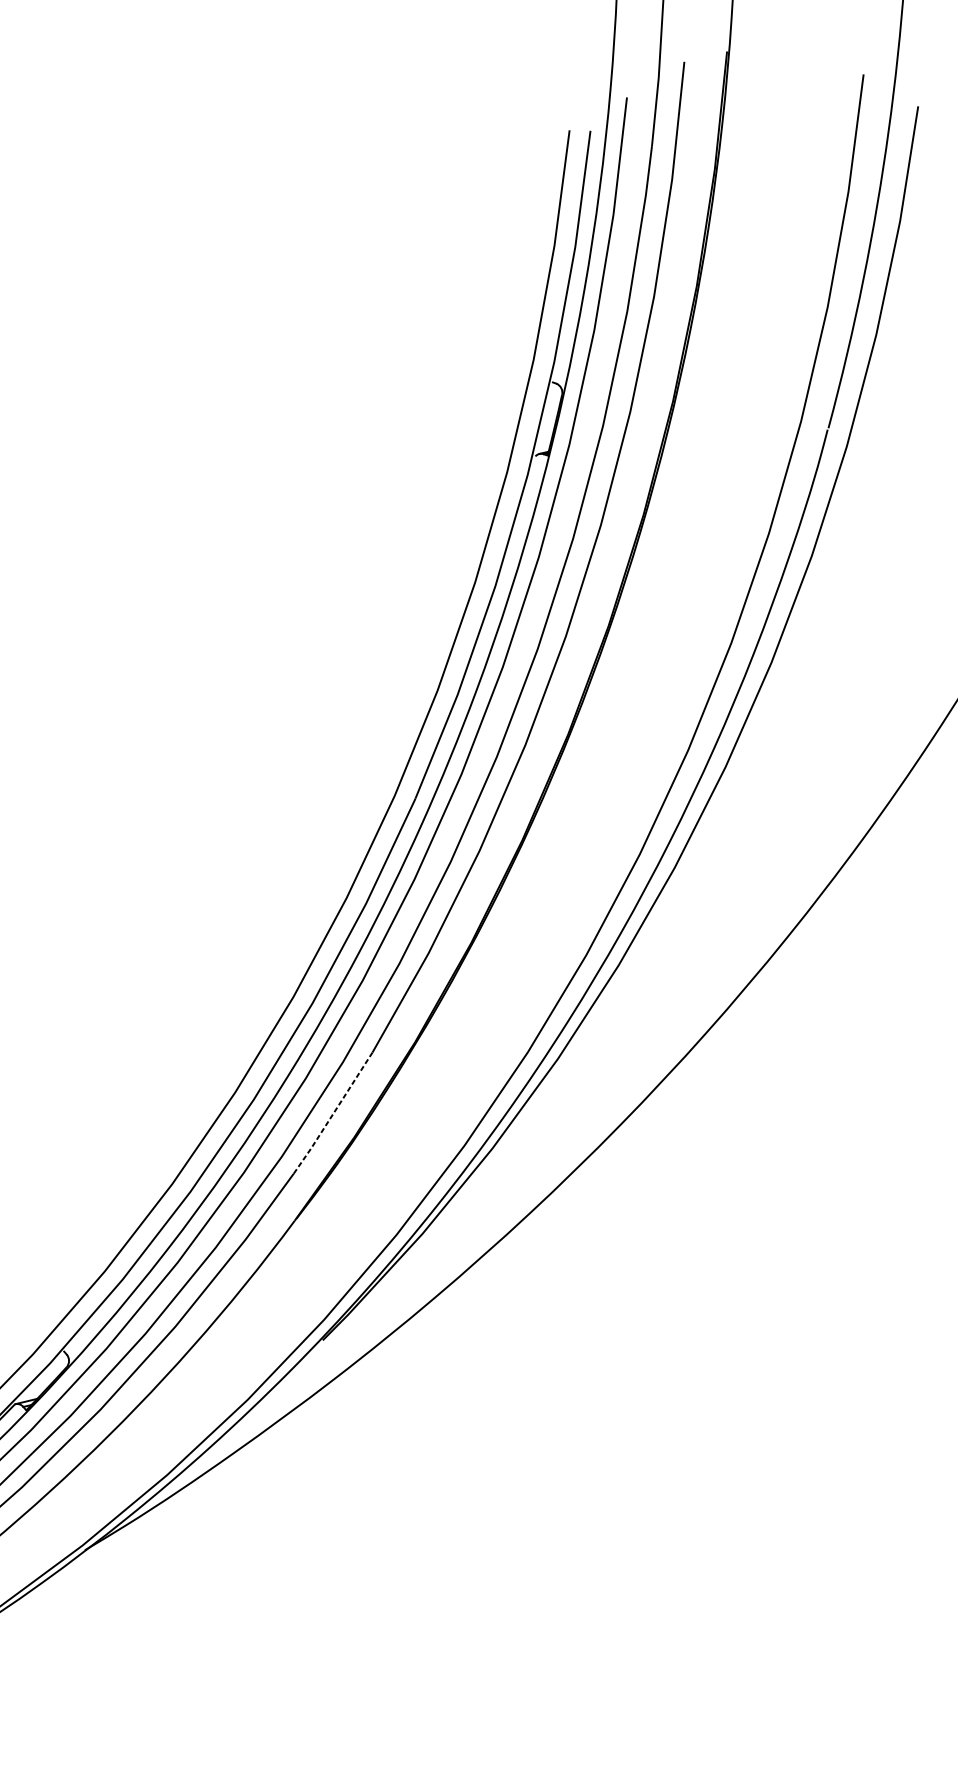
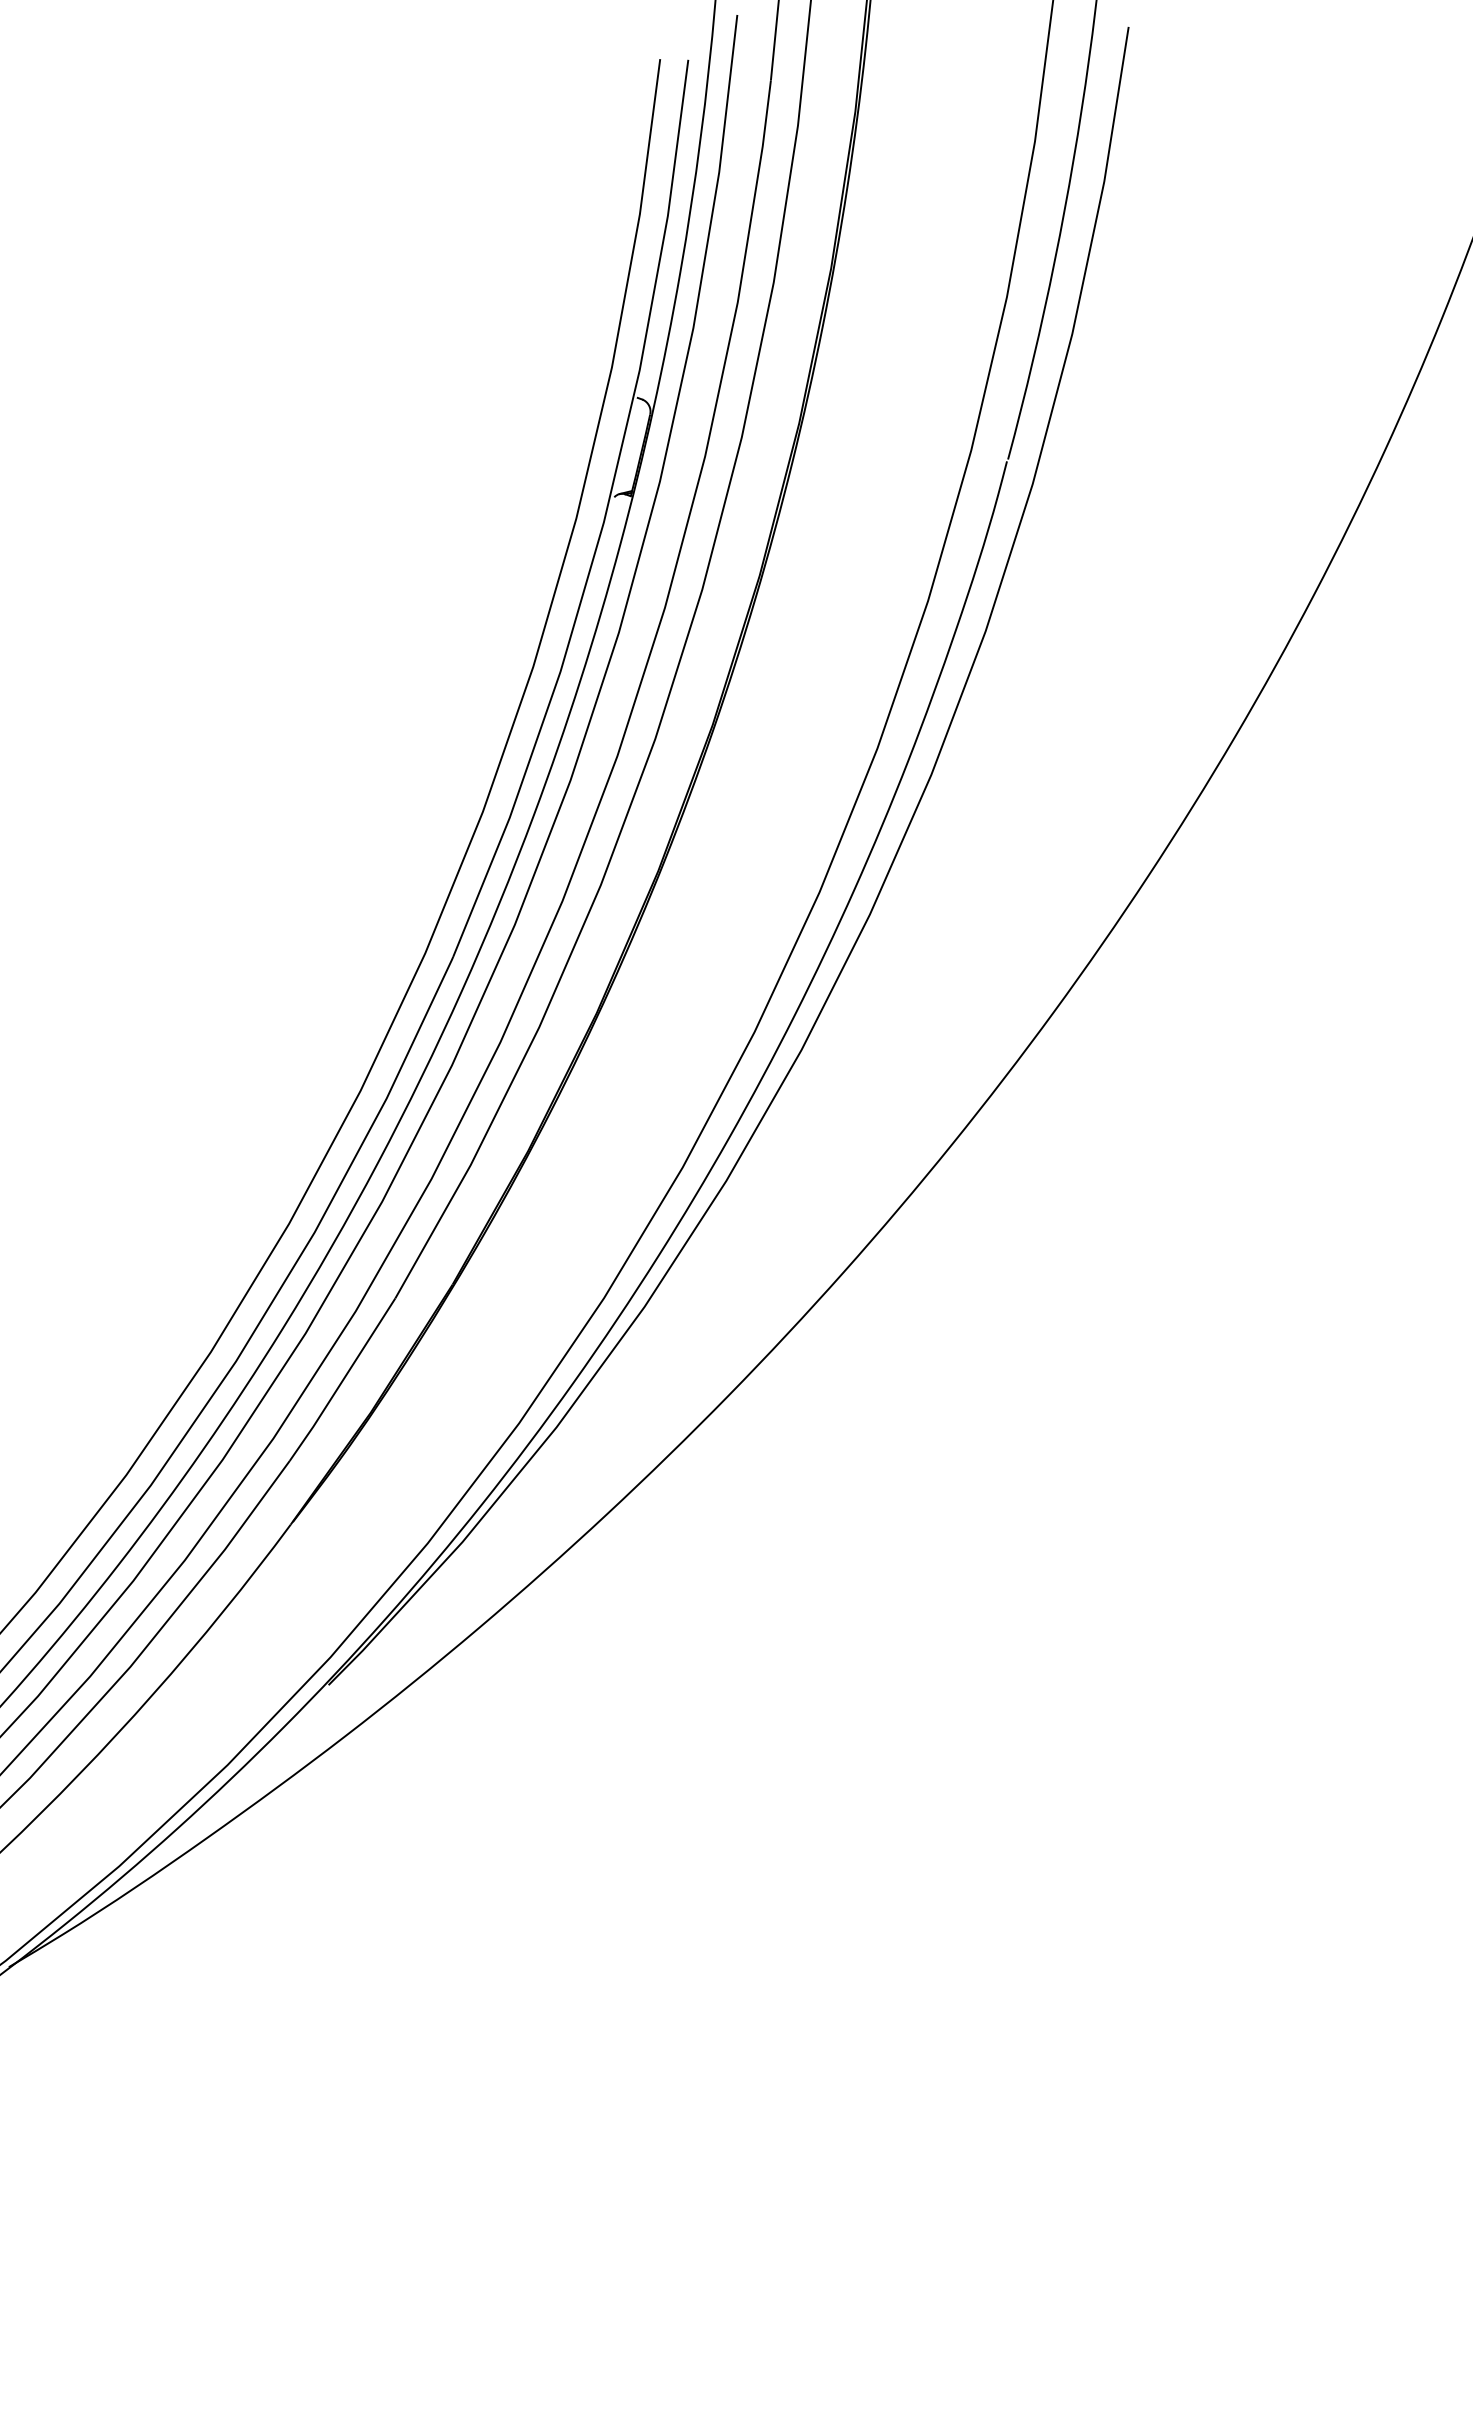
line: (333, 1113) -> (342, 1380), dashed -> solid

